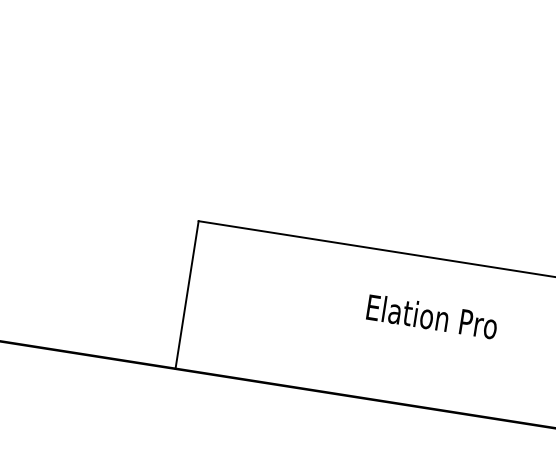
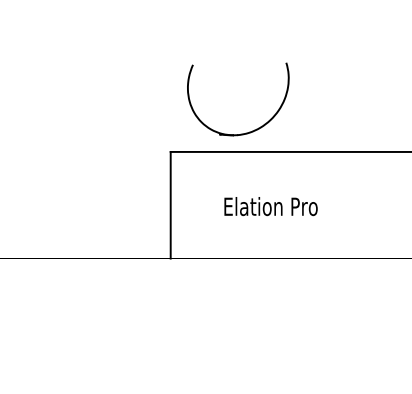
part: (312, 209) -> (249, 131), added
text: (431, 316) -> (270, 206), moved

